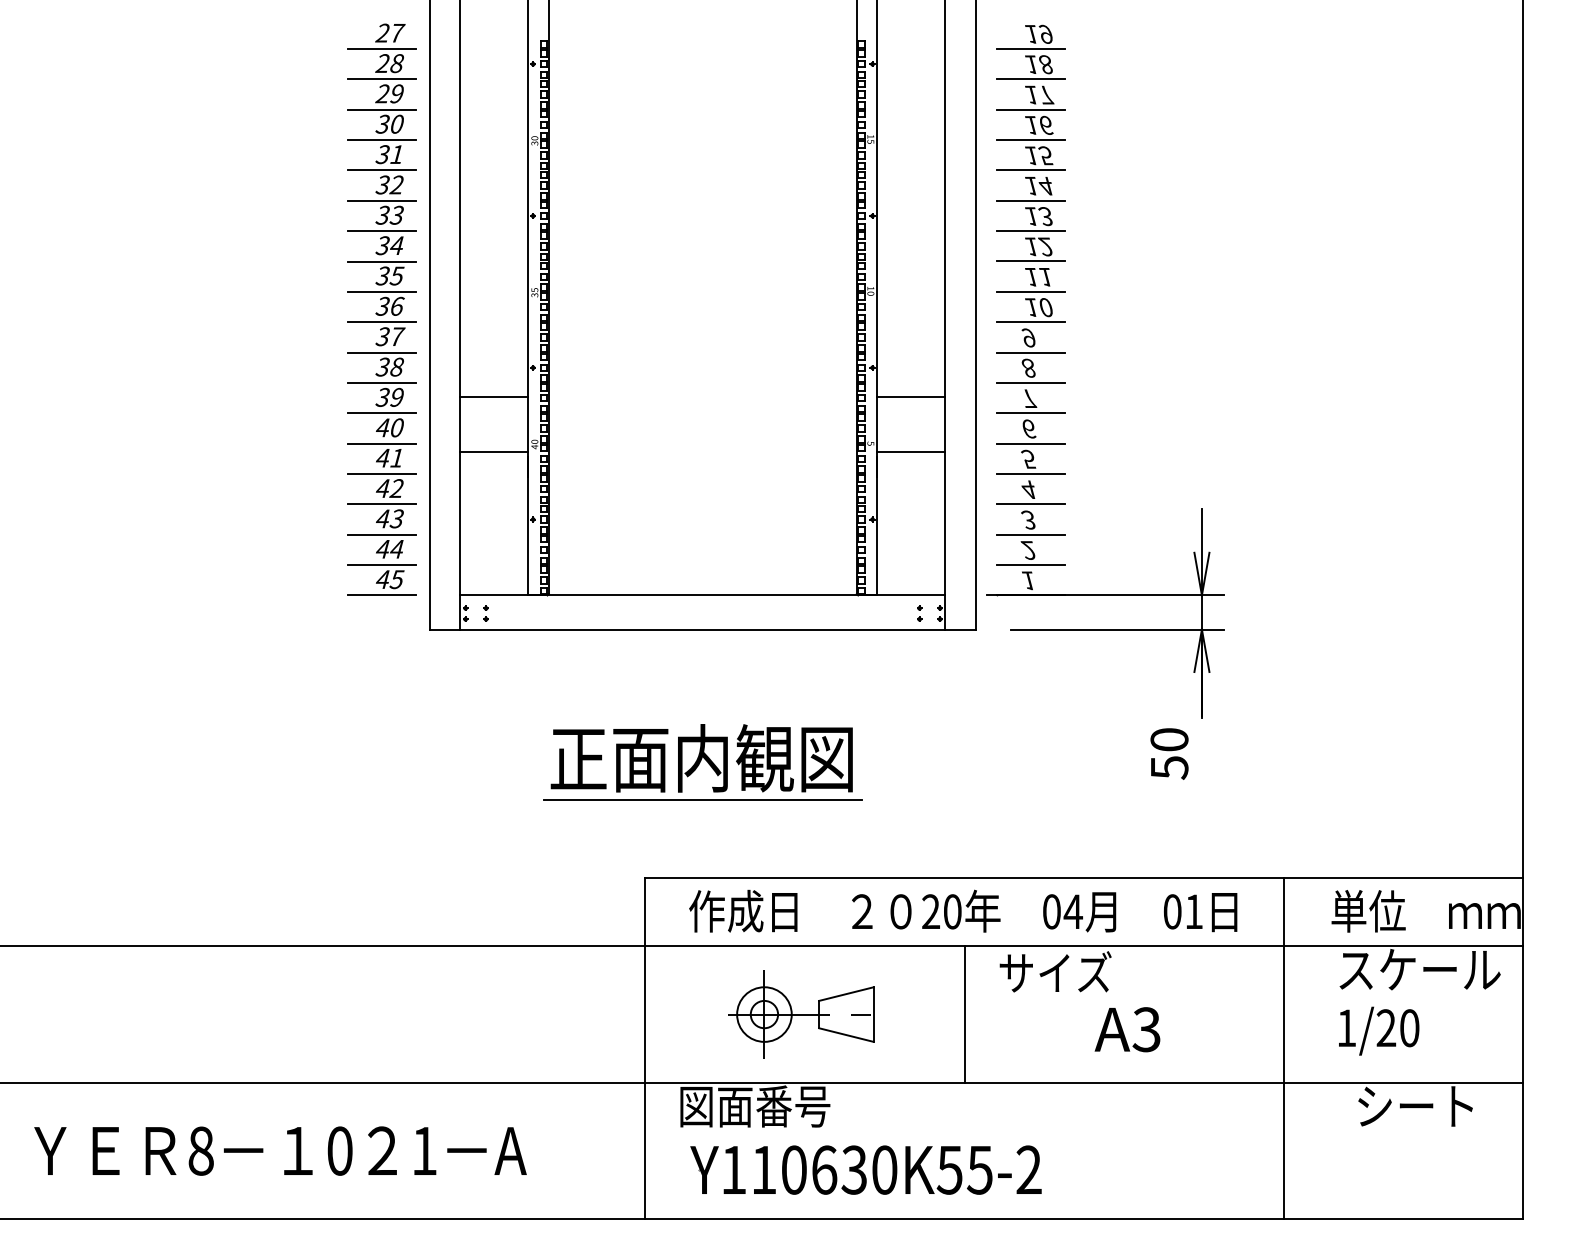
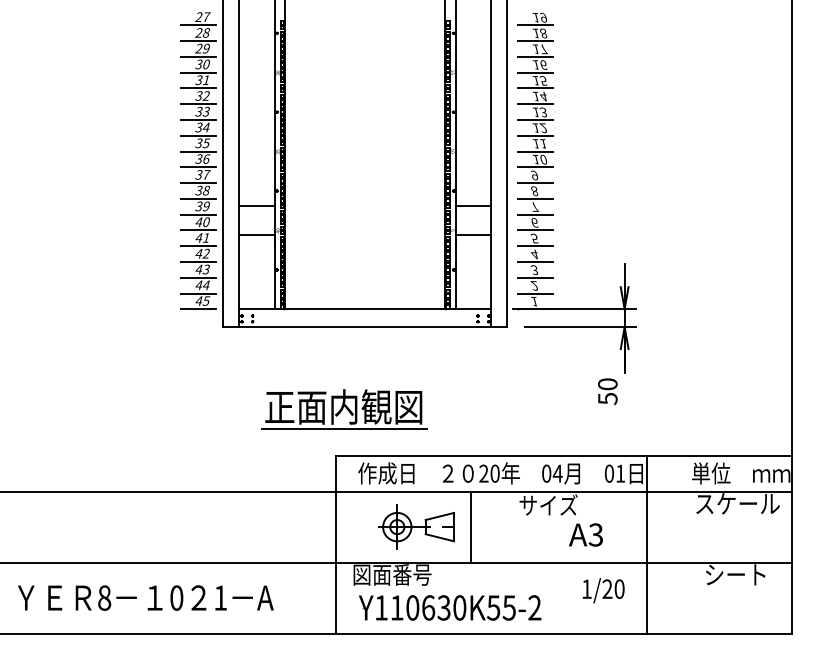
part: (703, 763) -> (344, 409), moved
line: (964, 1013) -> (471, 526), moved
text: (1378, 1030) -> (603, 590), moved
line: (1284, 1048) -> (647, 544), moved

